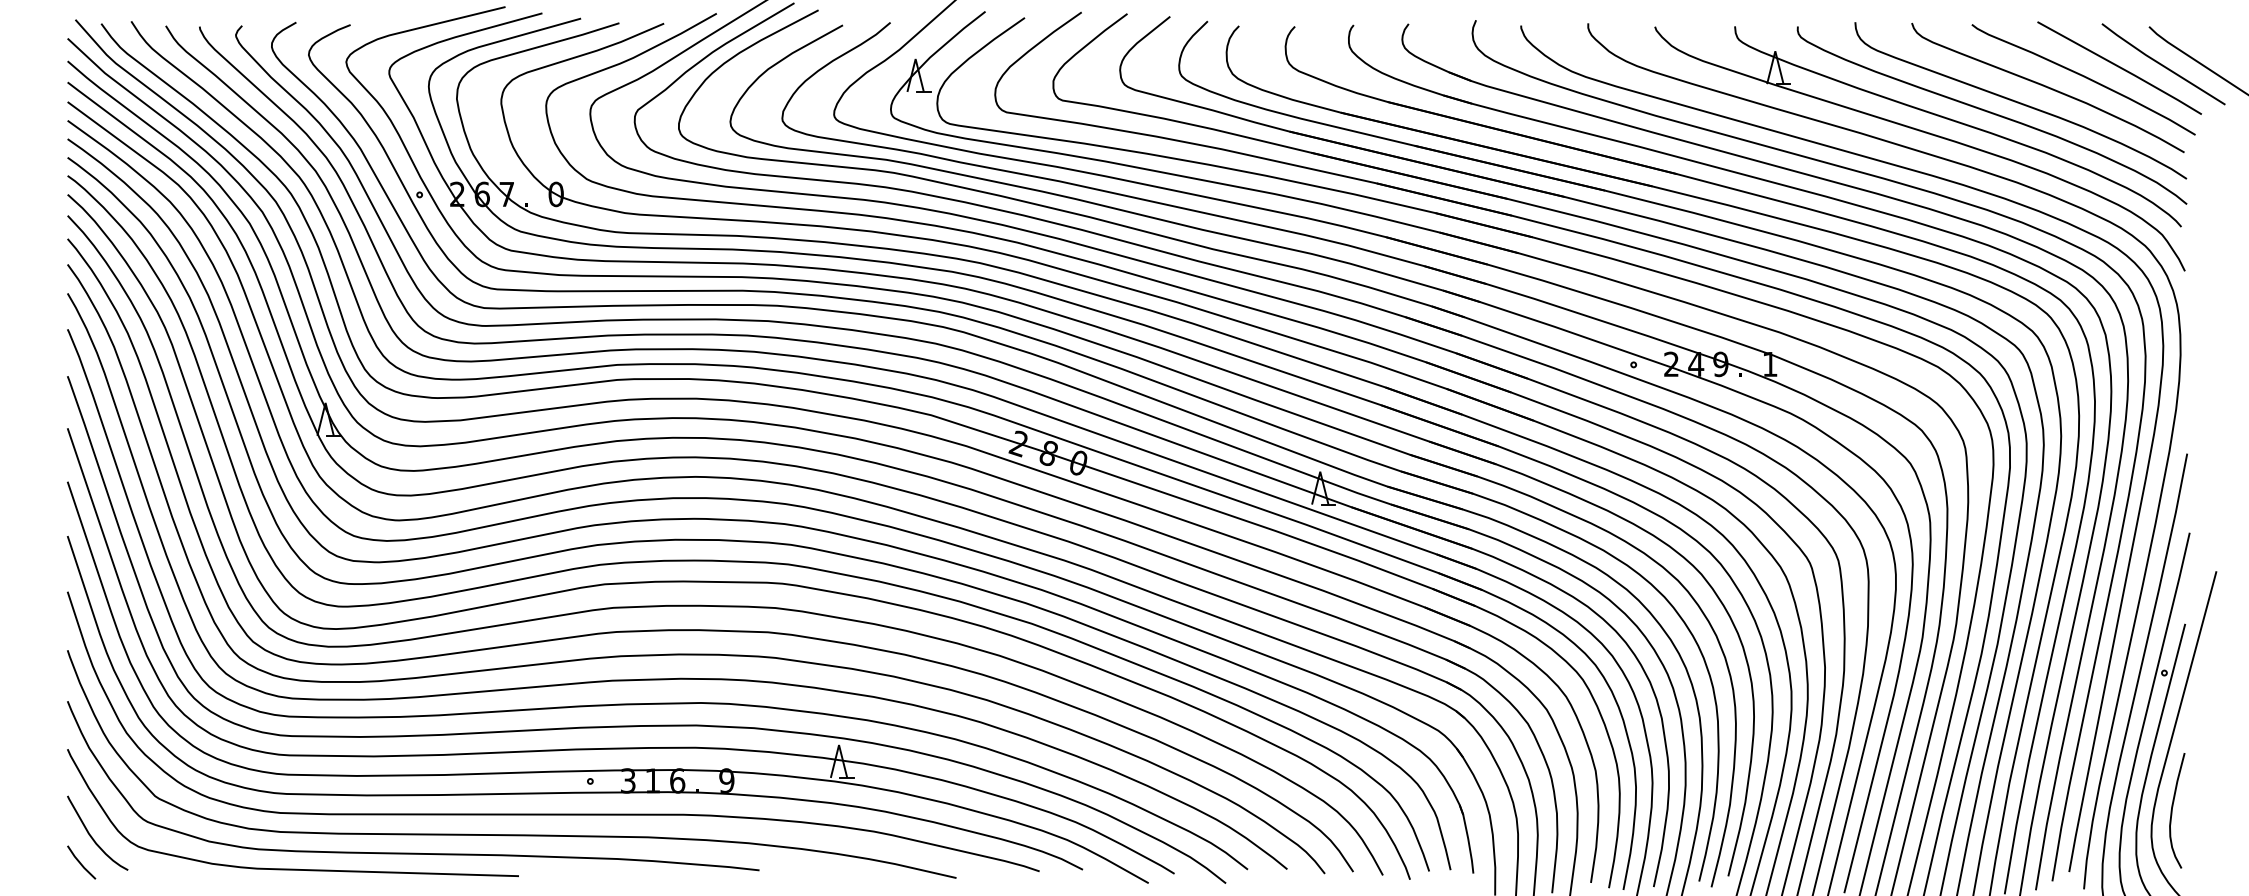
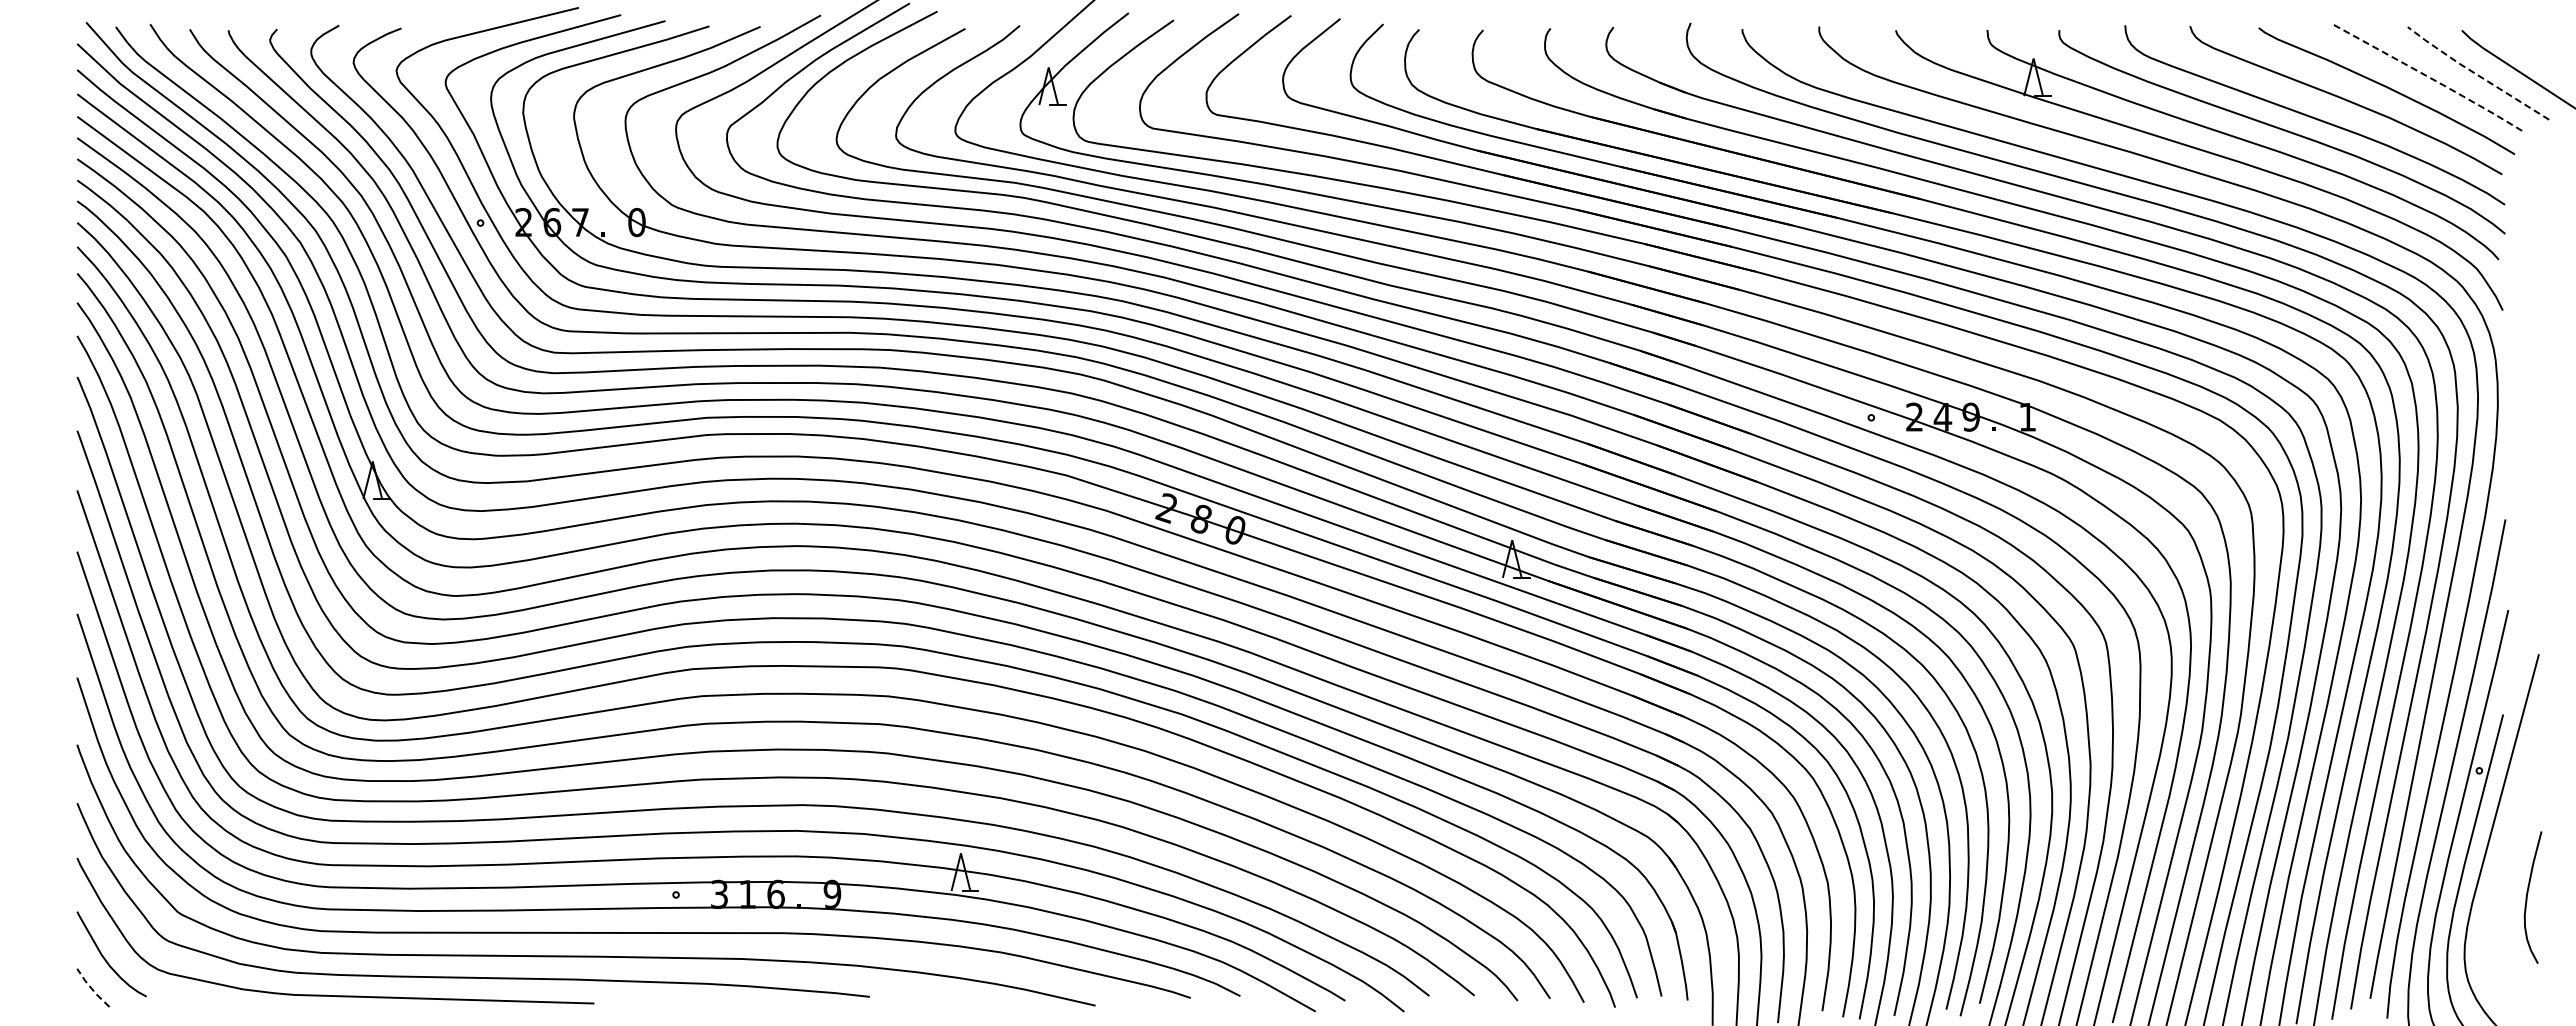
line: (2161, 64) -> (2475, 73), solid -> dashed
line: (2120, 67) -> (2428, 77), solid -> dashed
curve: (2172, 810) -> (2527, 897), moved
line: (80, 863) -> (91, 988), solid -> dashed

